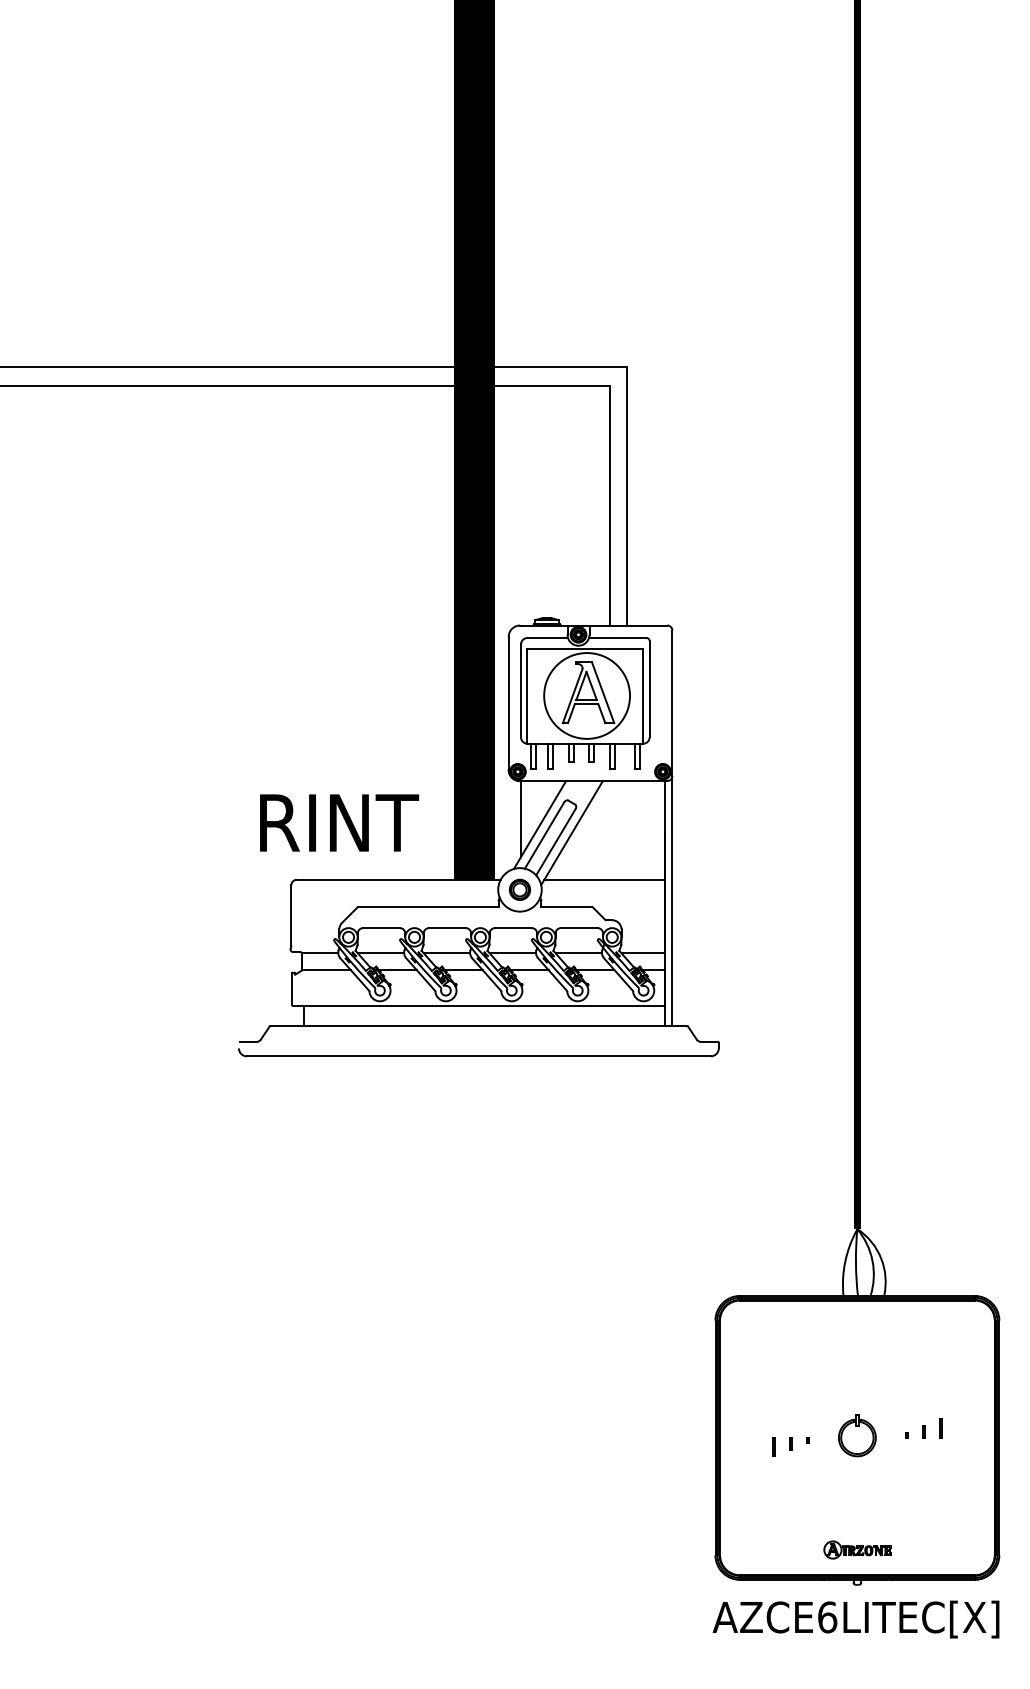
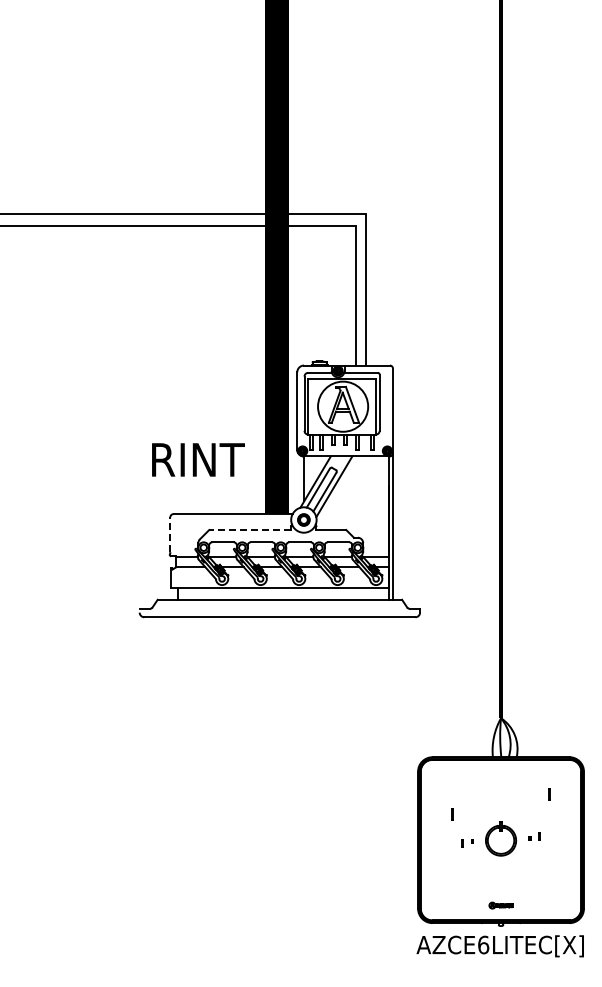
text: (339, 822) -> (198, 459), moved
line: (604, 880) -> (353, 514), removed
line: (426, 907) -> (249, 530), solid -> dashed
line: (291, 914) -> (170, 534), solid -> dashed
line: (940, 1428) -> (549, 794), moved
part: (856, 1435) -> (500, 838), size x1.4
line: (774, 1447) -> (452, 814), moved
part: (856, 1549) -> (500, 905), size x0.6

